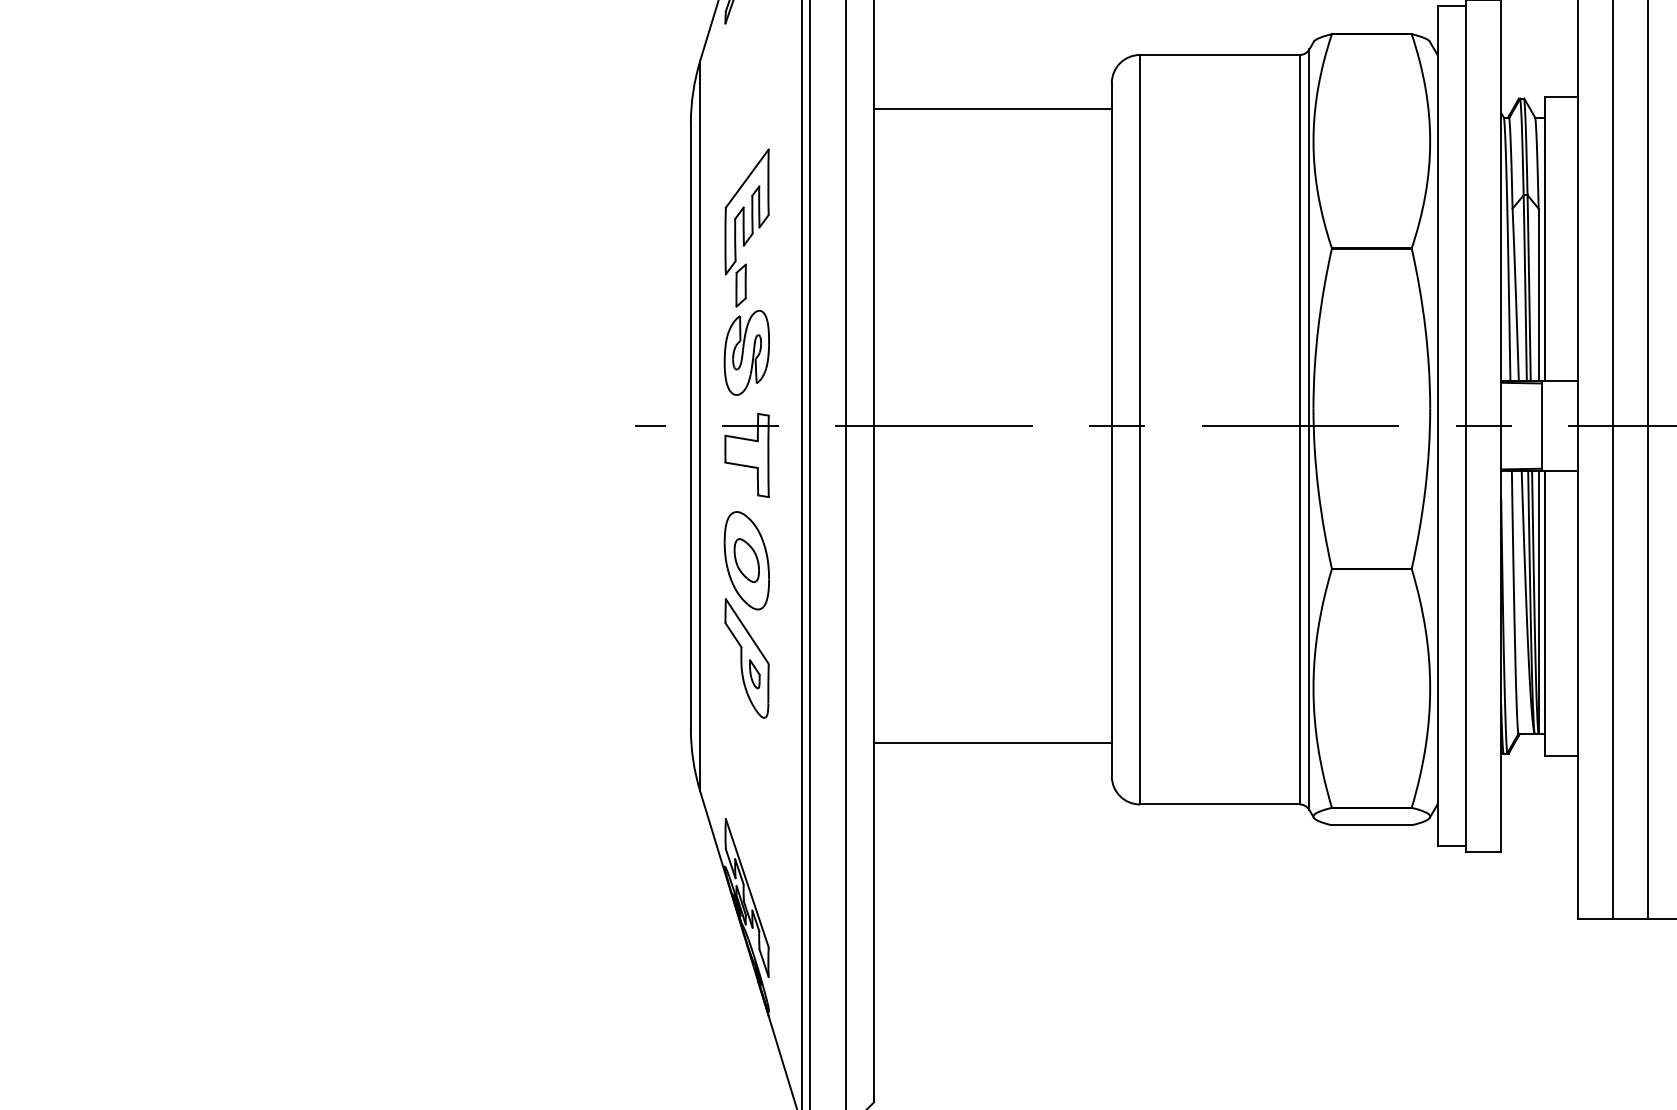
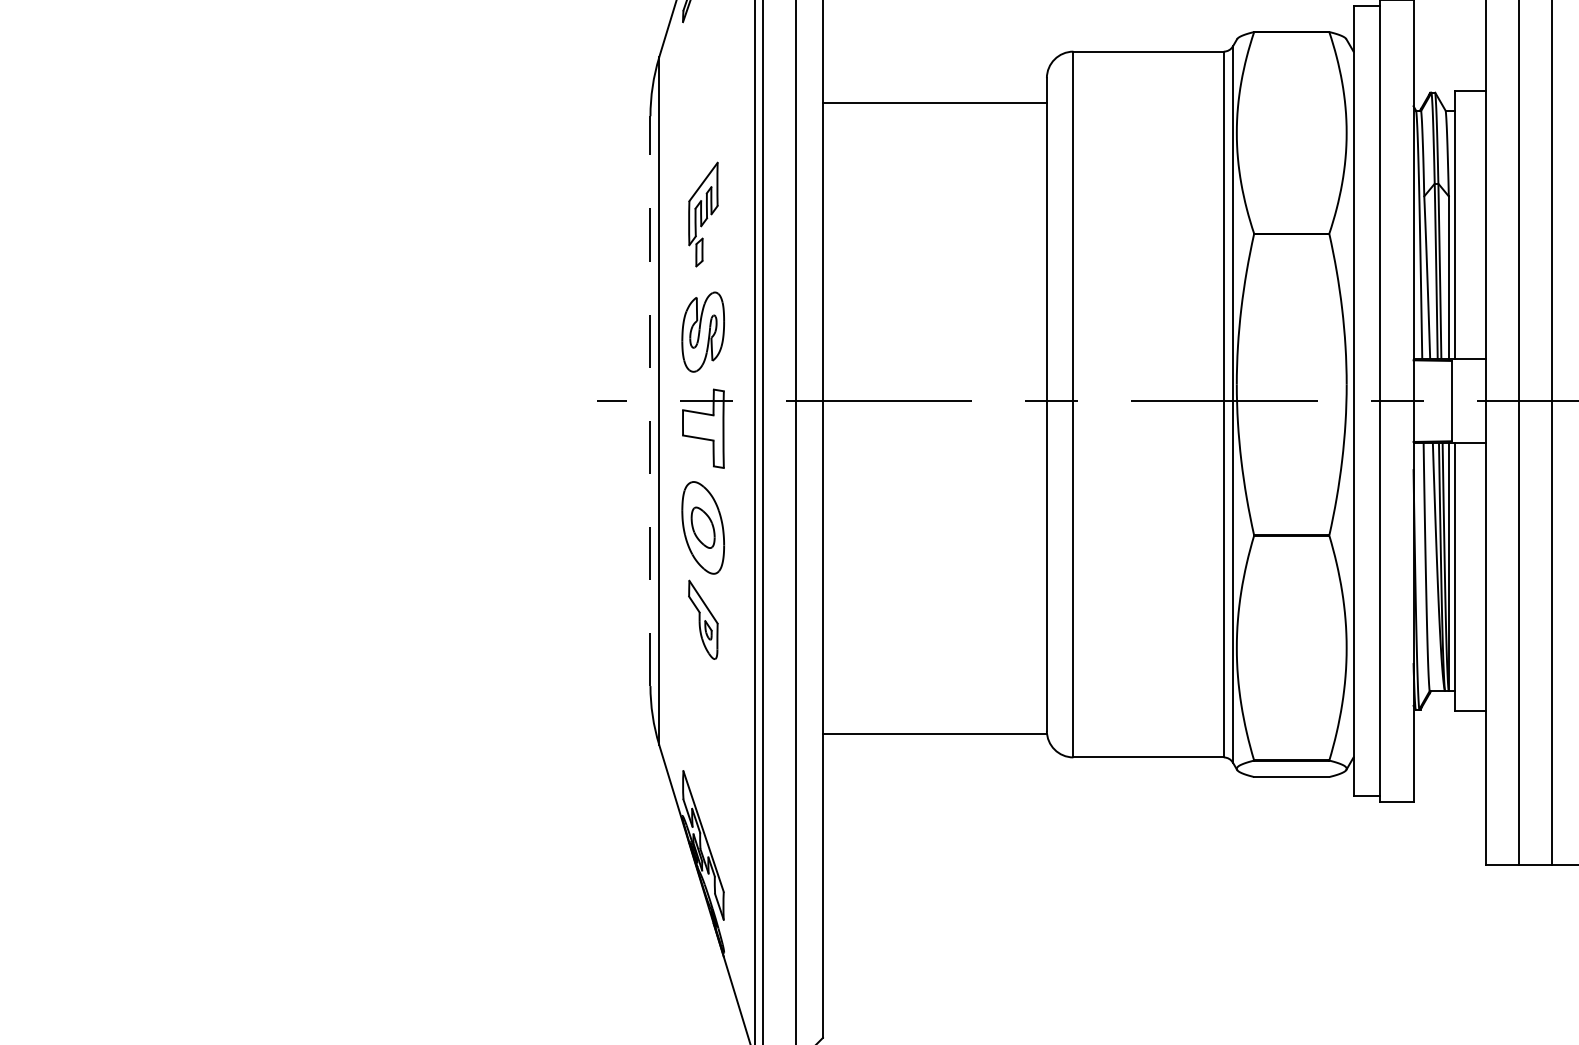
part: (746, 227) -> (702, 214), size x0.7
line: (690, 426) -> (650, 401), solid -> dashed
part: (746, 658) -> (702, 619), size x0.7
line: (992, 743) -> (934, 733), moved

